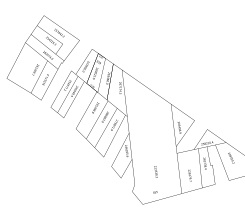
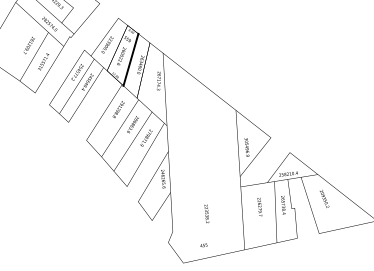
line: (101, 75) -> (130, 59), added
text: (189, 175) -> (259, 206), moved

